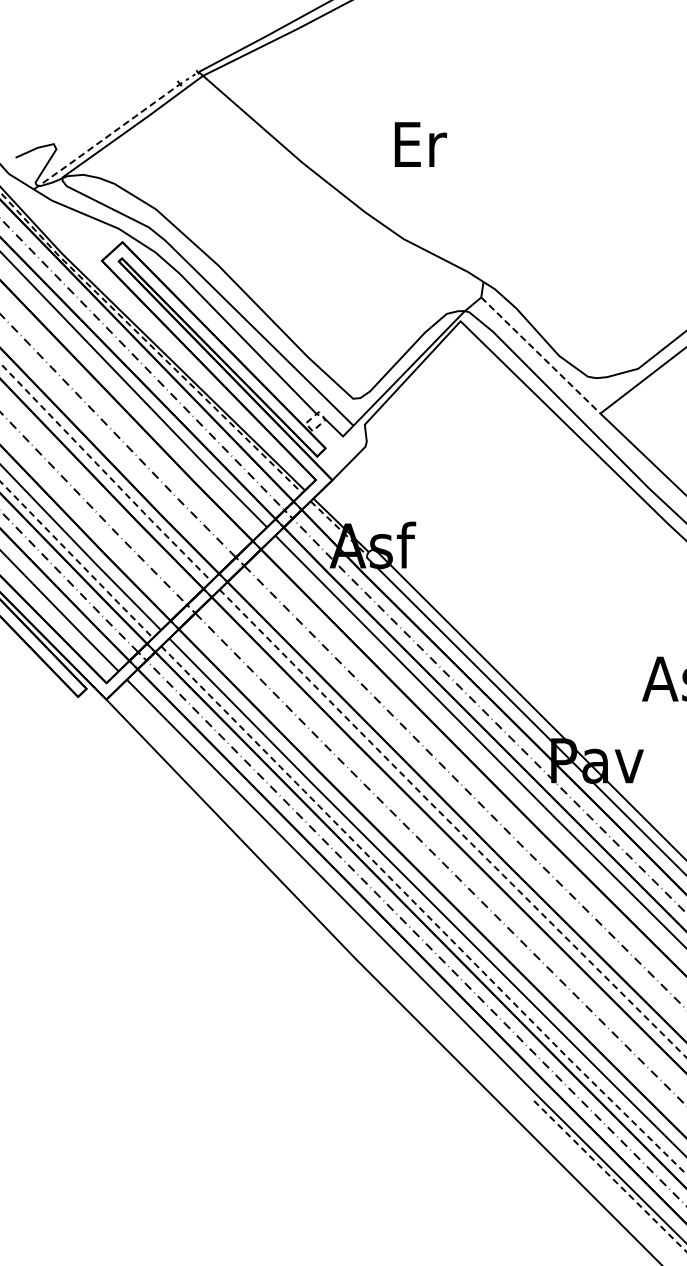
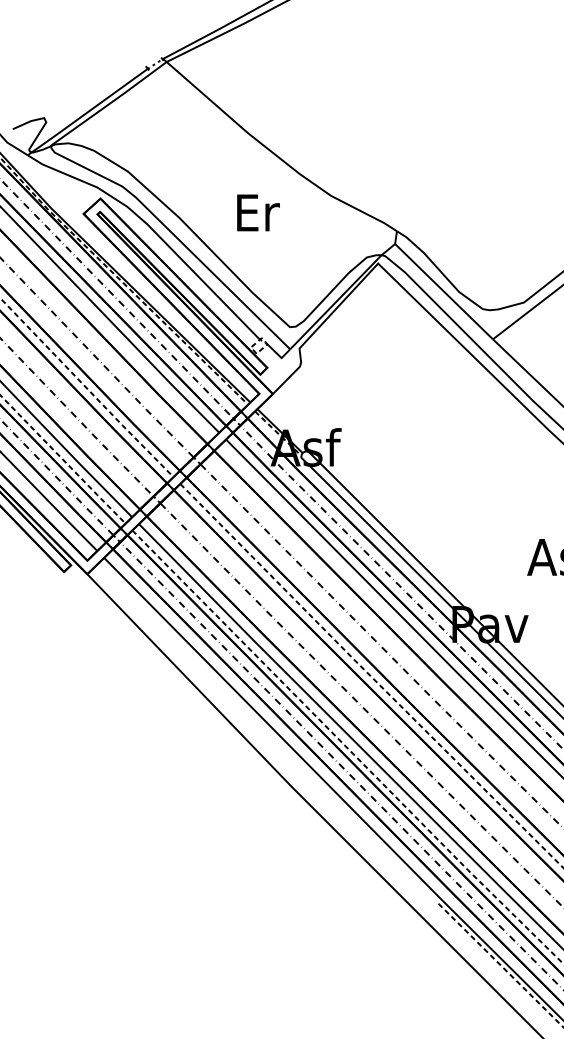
line: (106, 137) -> (87, 112), dashed -> solid
text: (420, 144) -> (258, 212), moved
line: (541, 355) -> (444, 291), dashed -> solid

